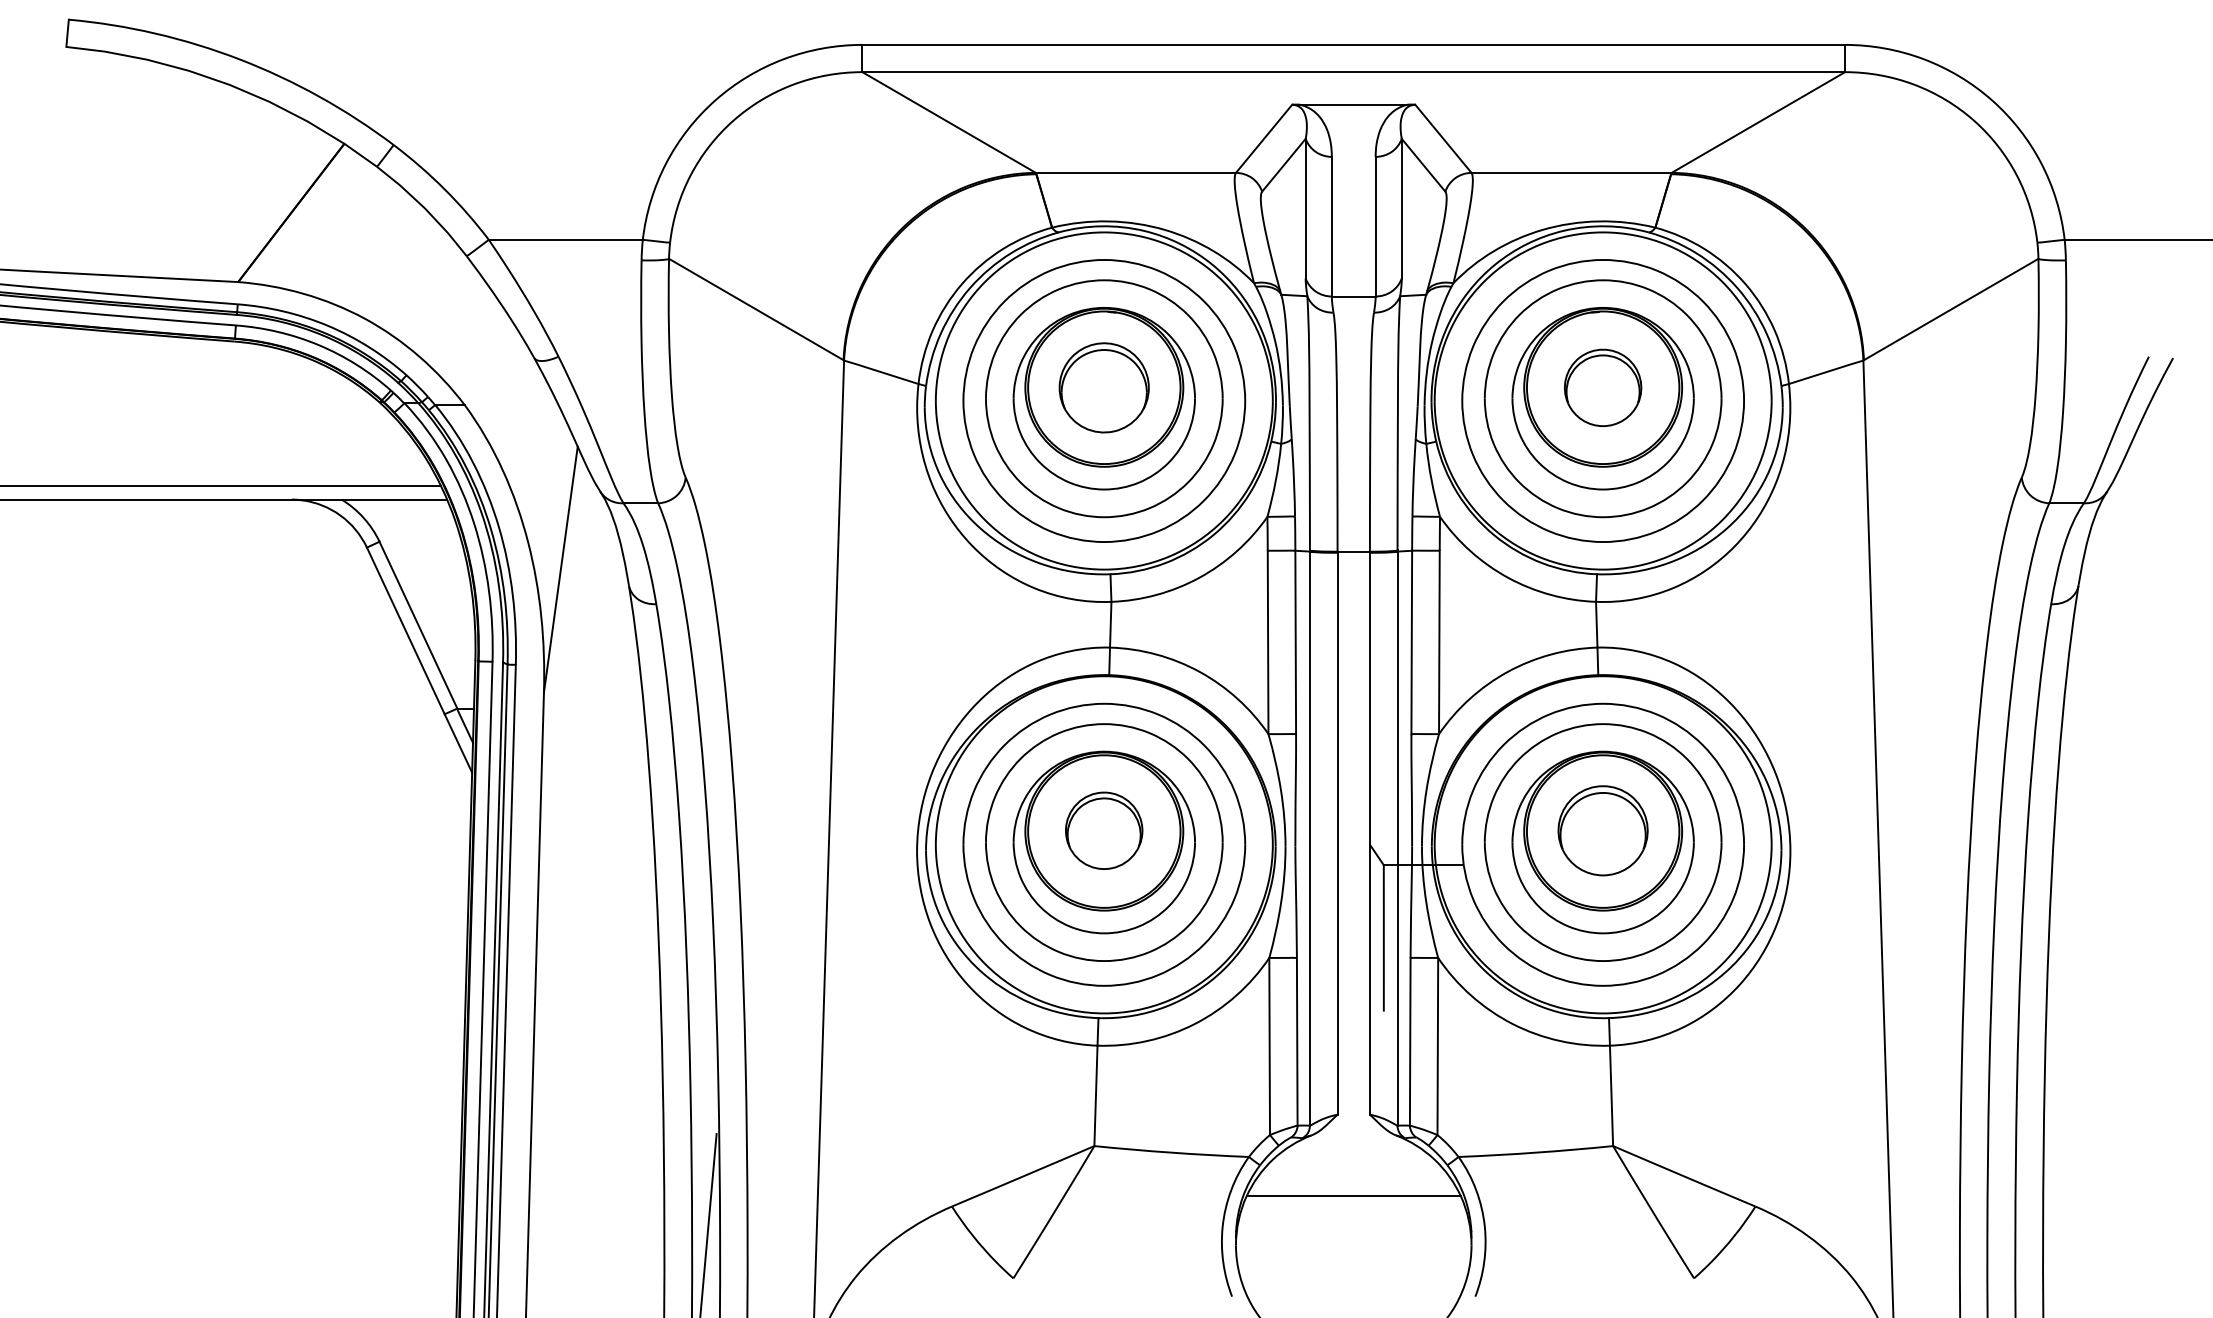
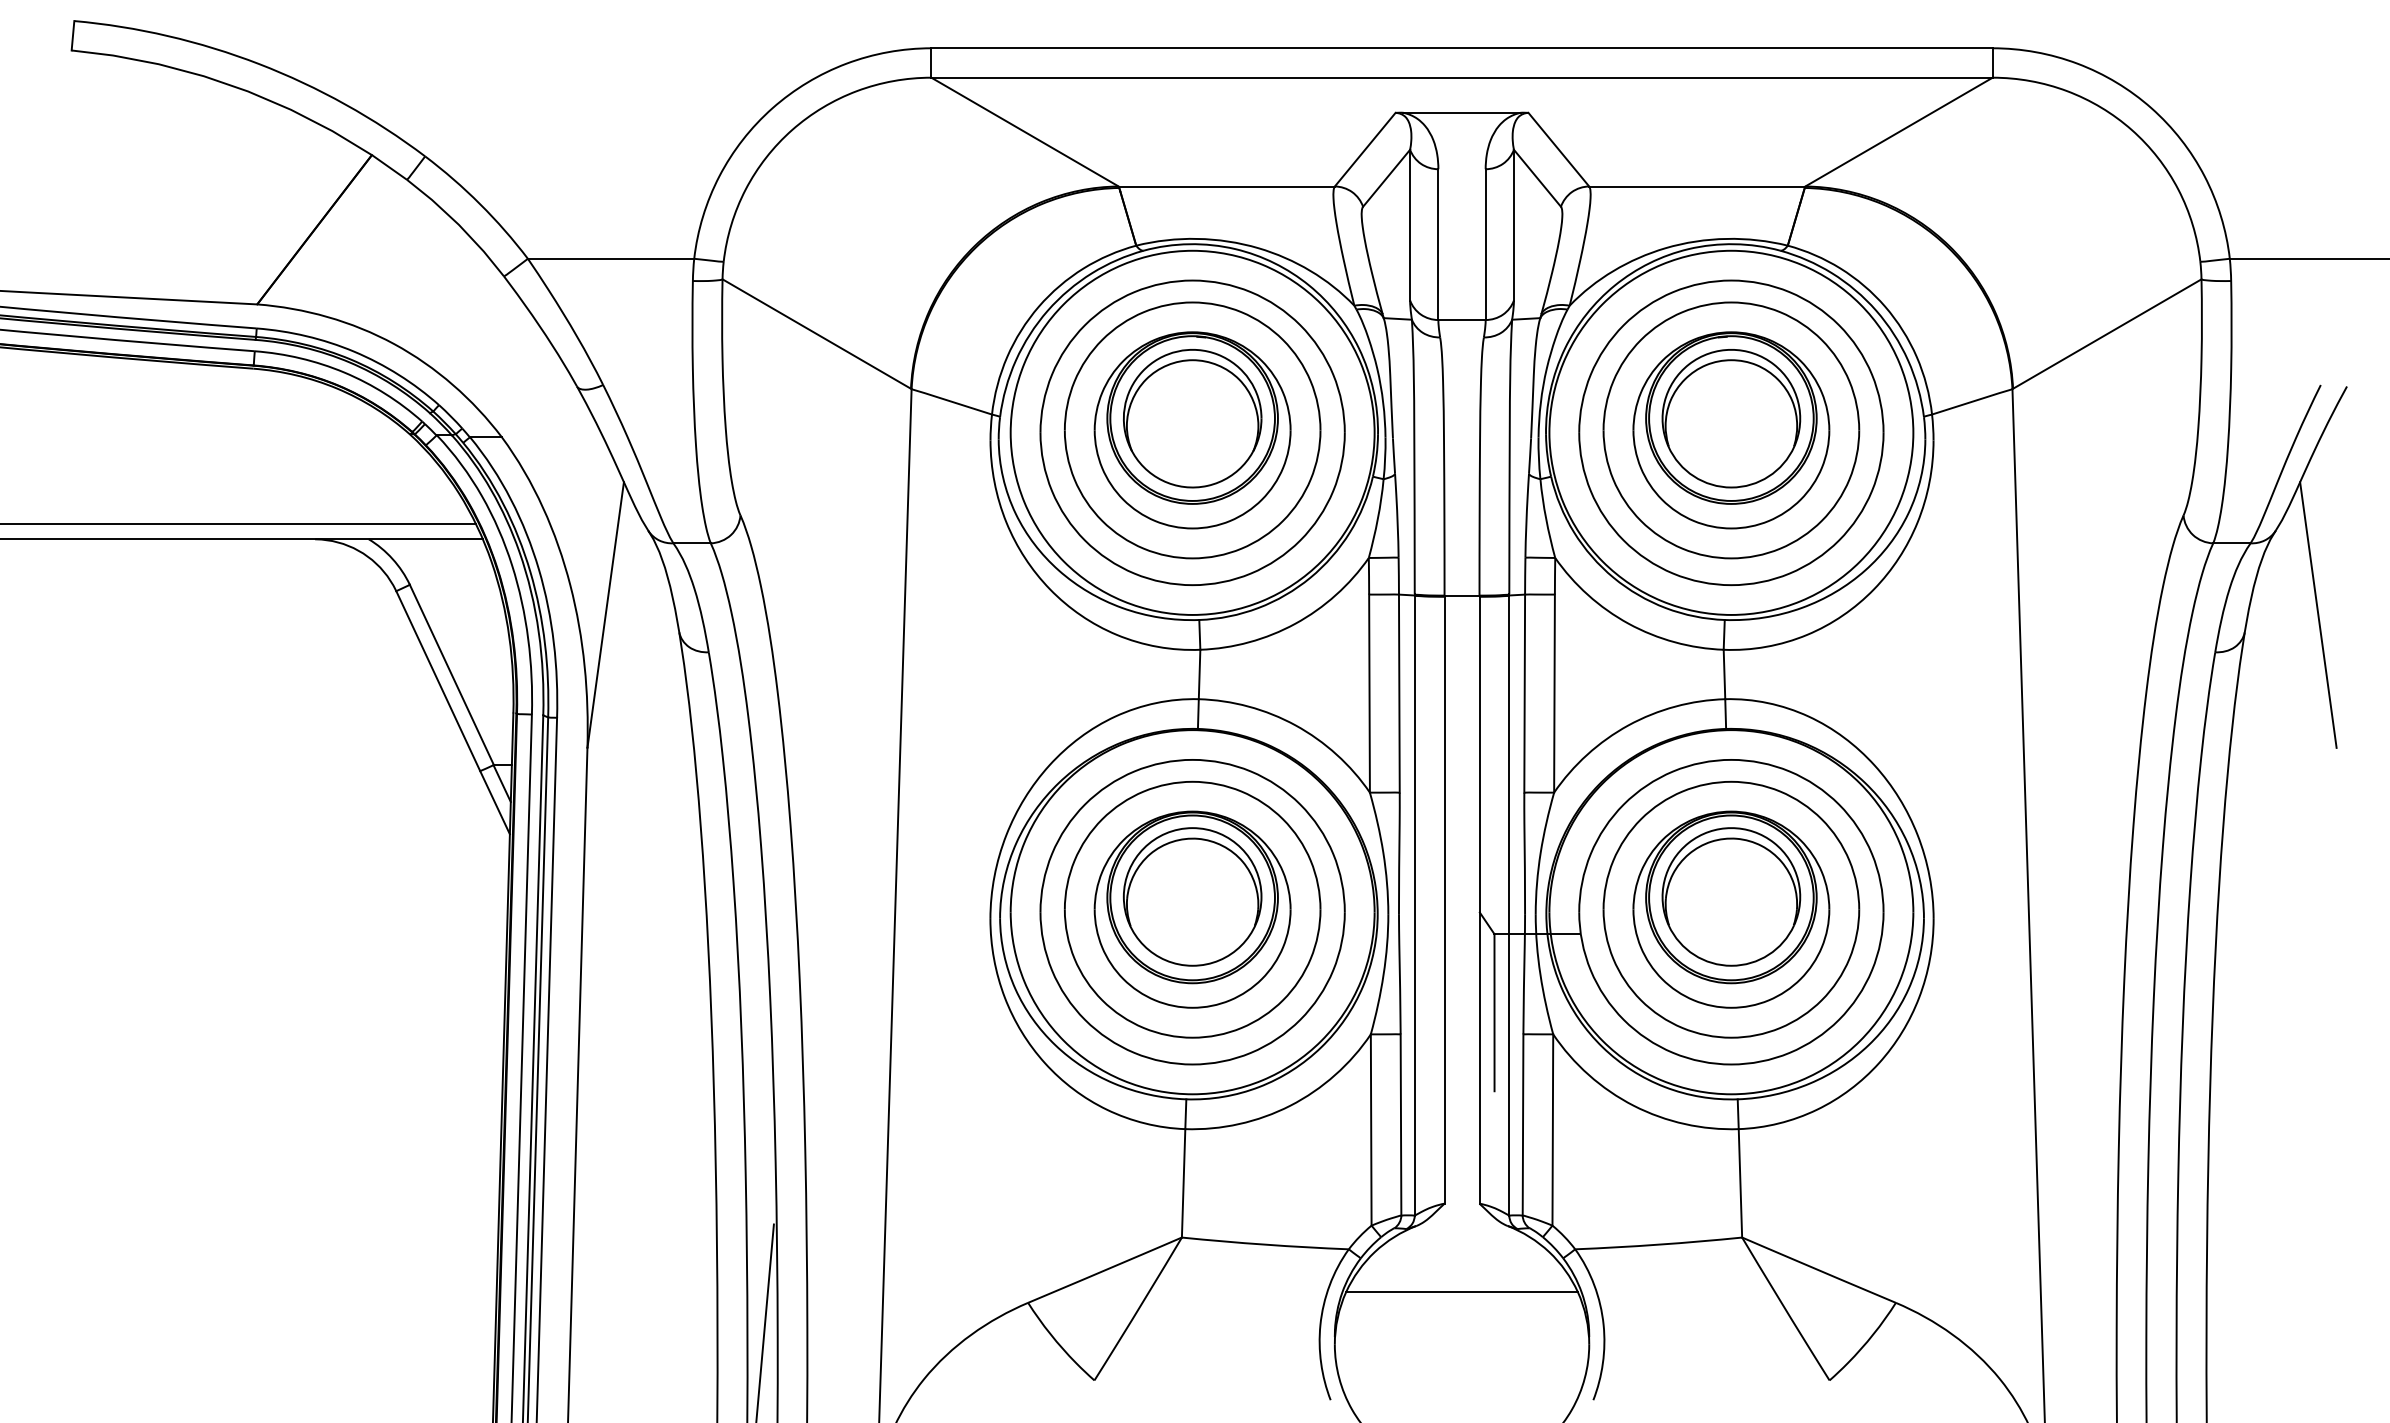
part: (1103, 387) -> (1191, 418), size x1.43
part: (1602, 387) -> (1730, 418), size x1.67
line: (2146, 569) -> (2318, 614), added
part: (1103, 830) -> (1191, 896), size x1.67
part: (1602, 830) -> (1730, 896), size x1.43

